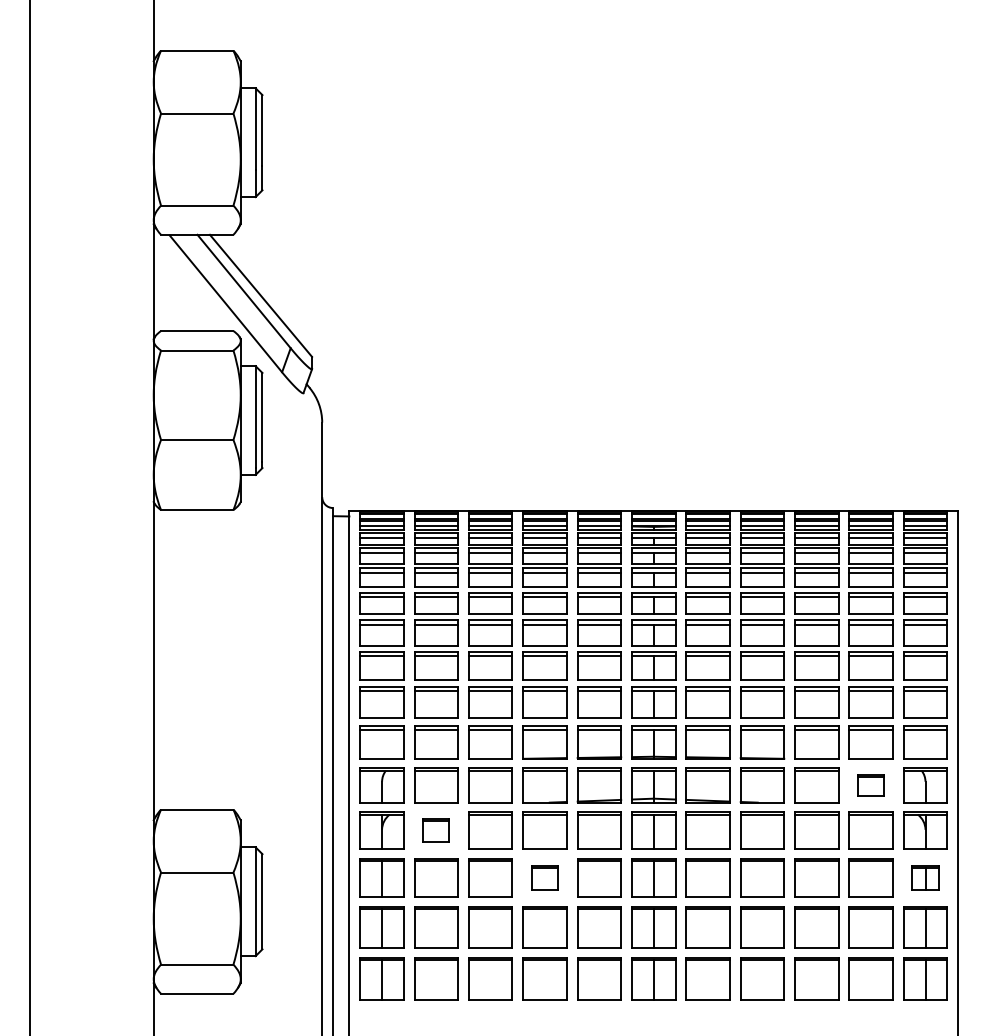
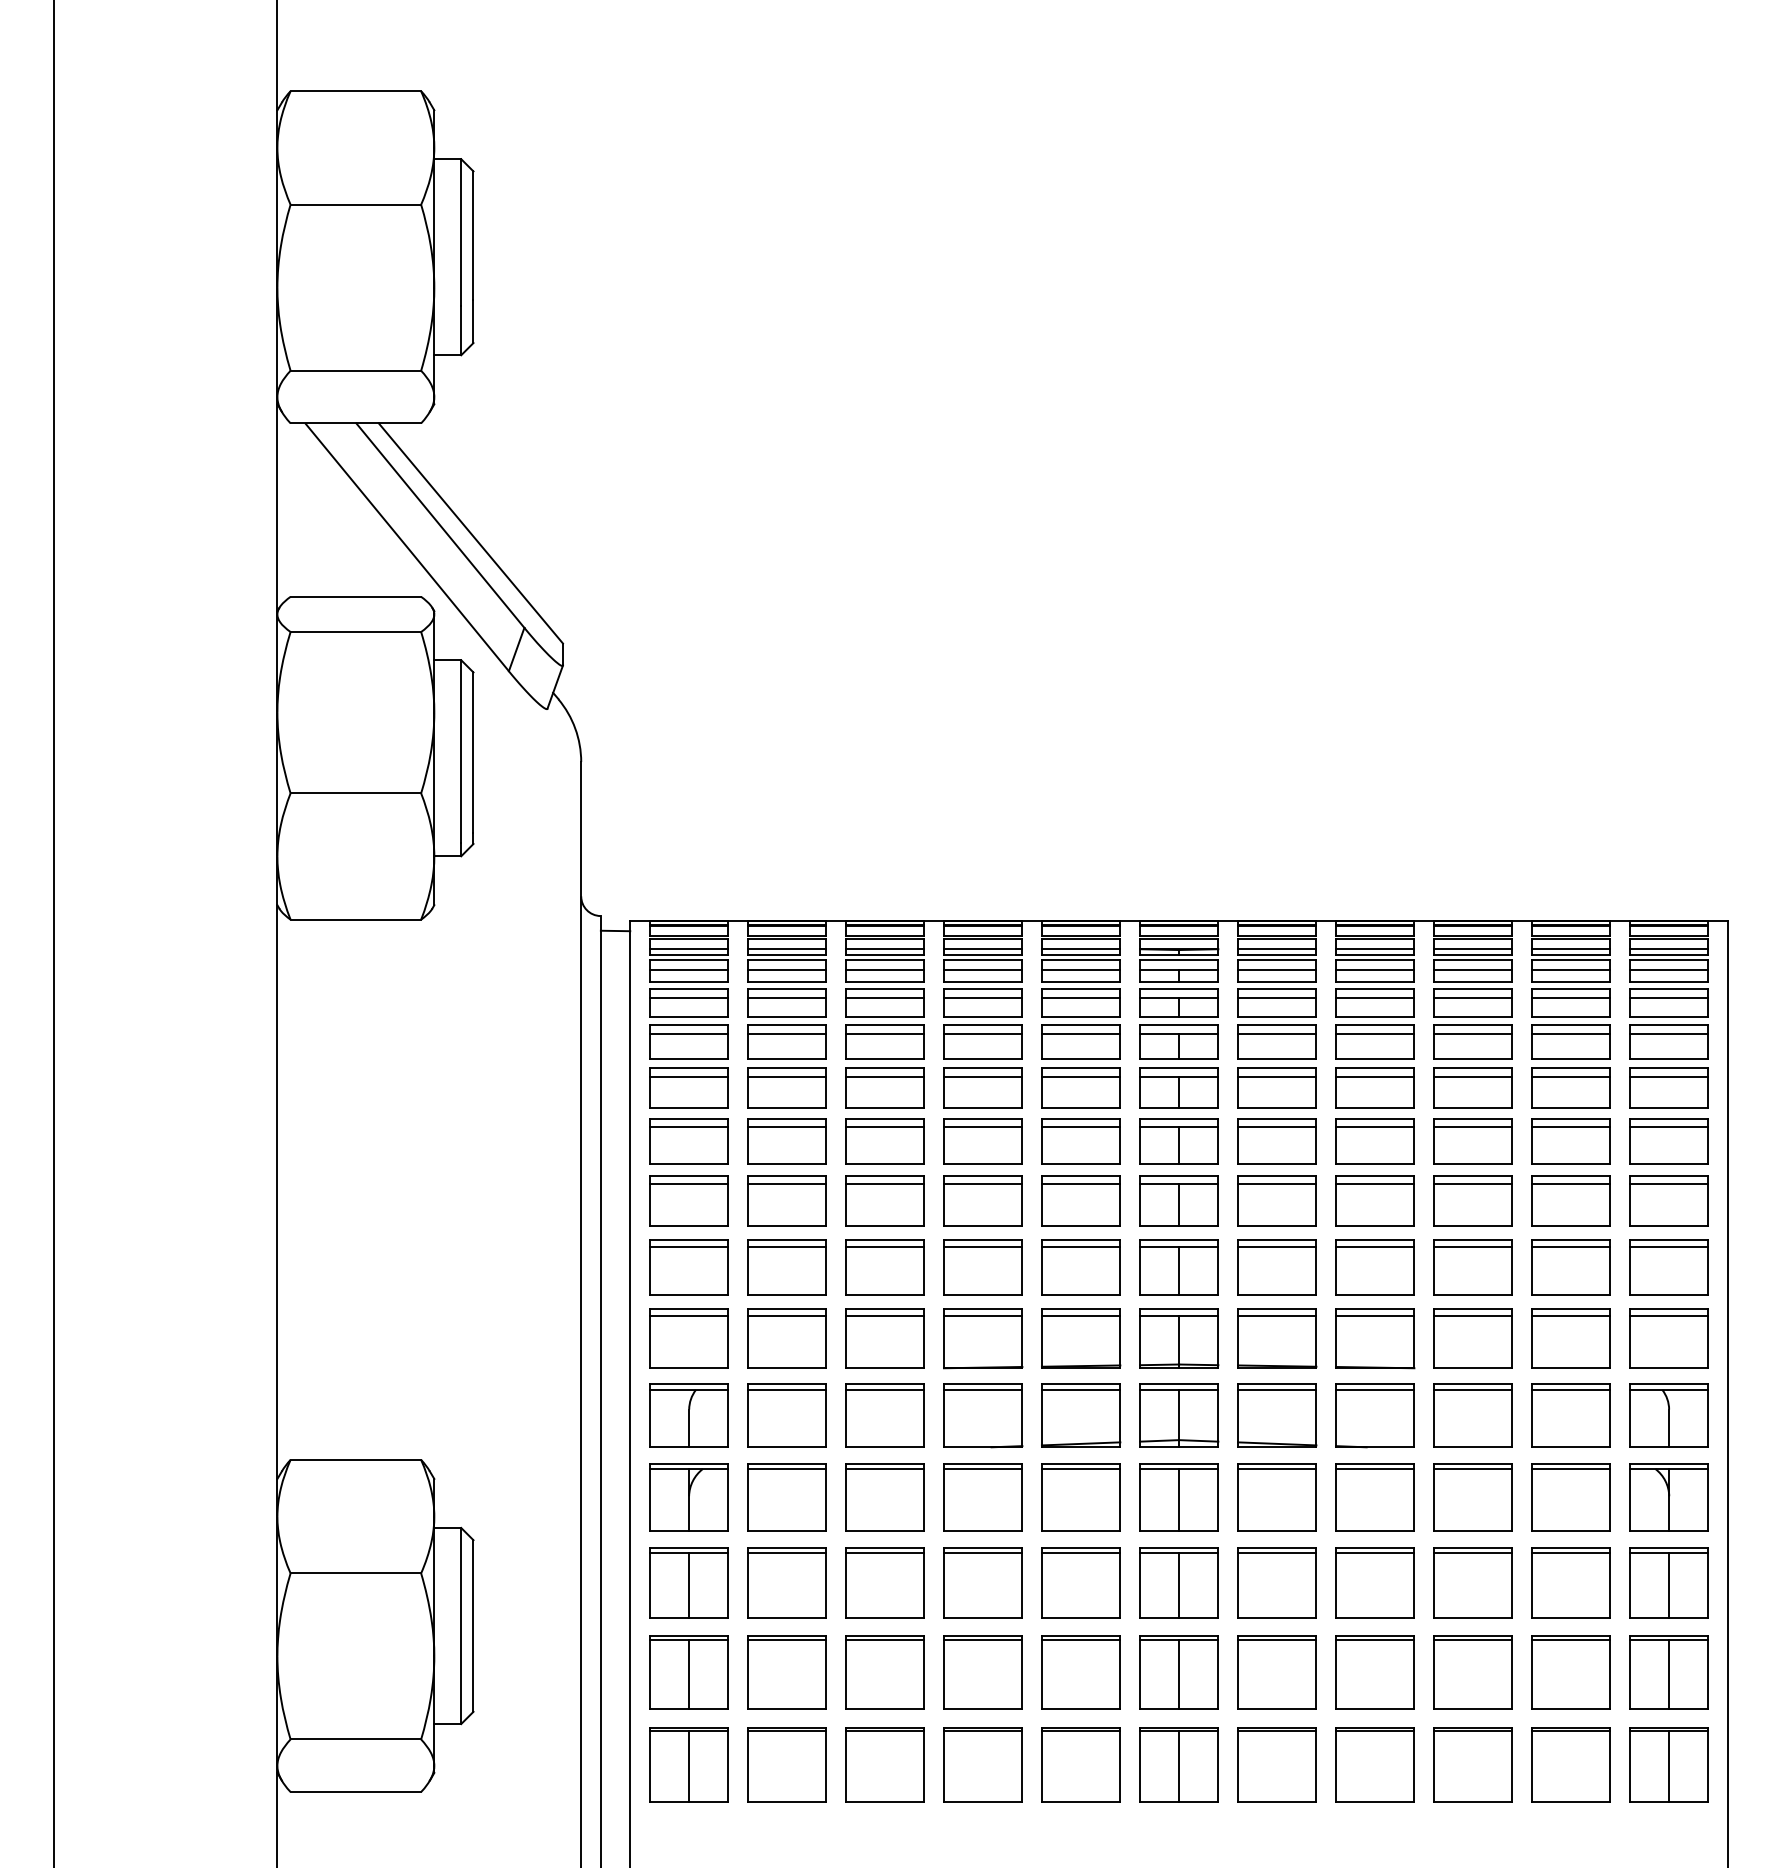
part: (870, 785) -> (1569, 1416), size x1.67
part: (436, 830) -> (787, 1497), size x1.67
part: (544, 877) -> (982, 1582), size x1.67
part: (925, 877) -> (1669, 1582), size x1.67

